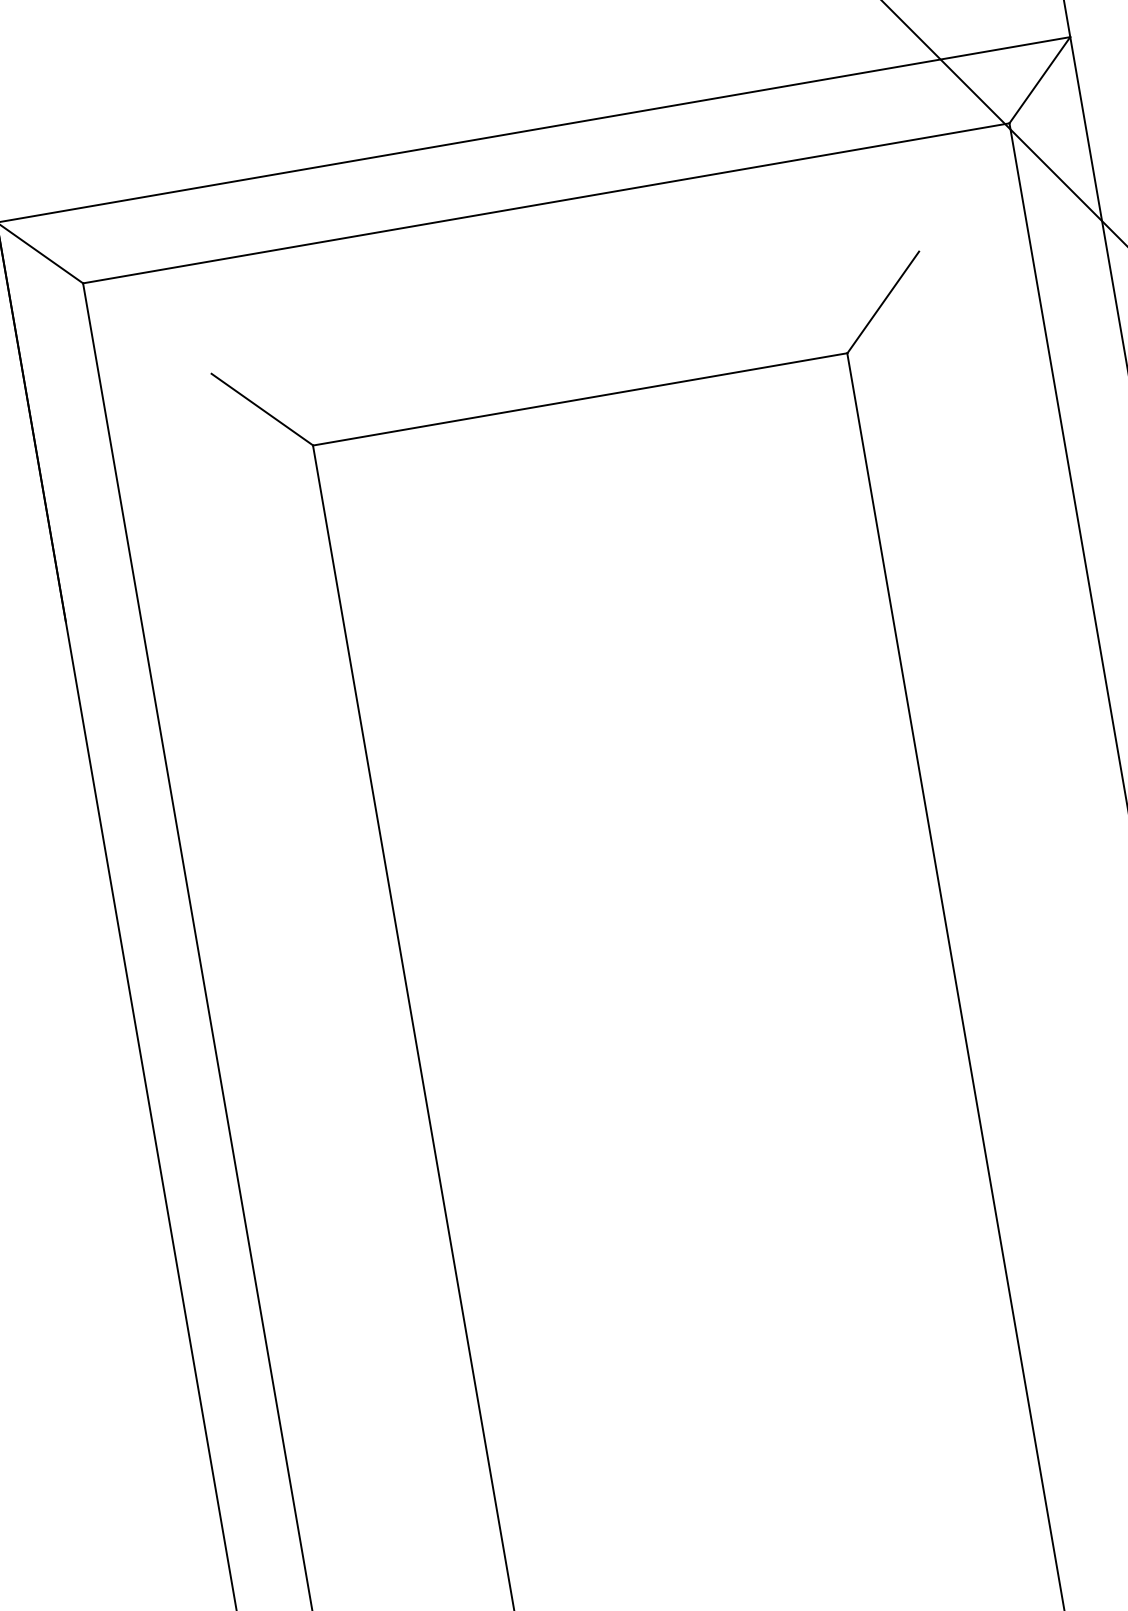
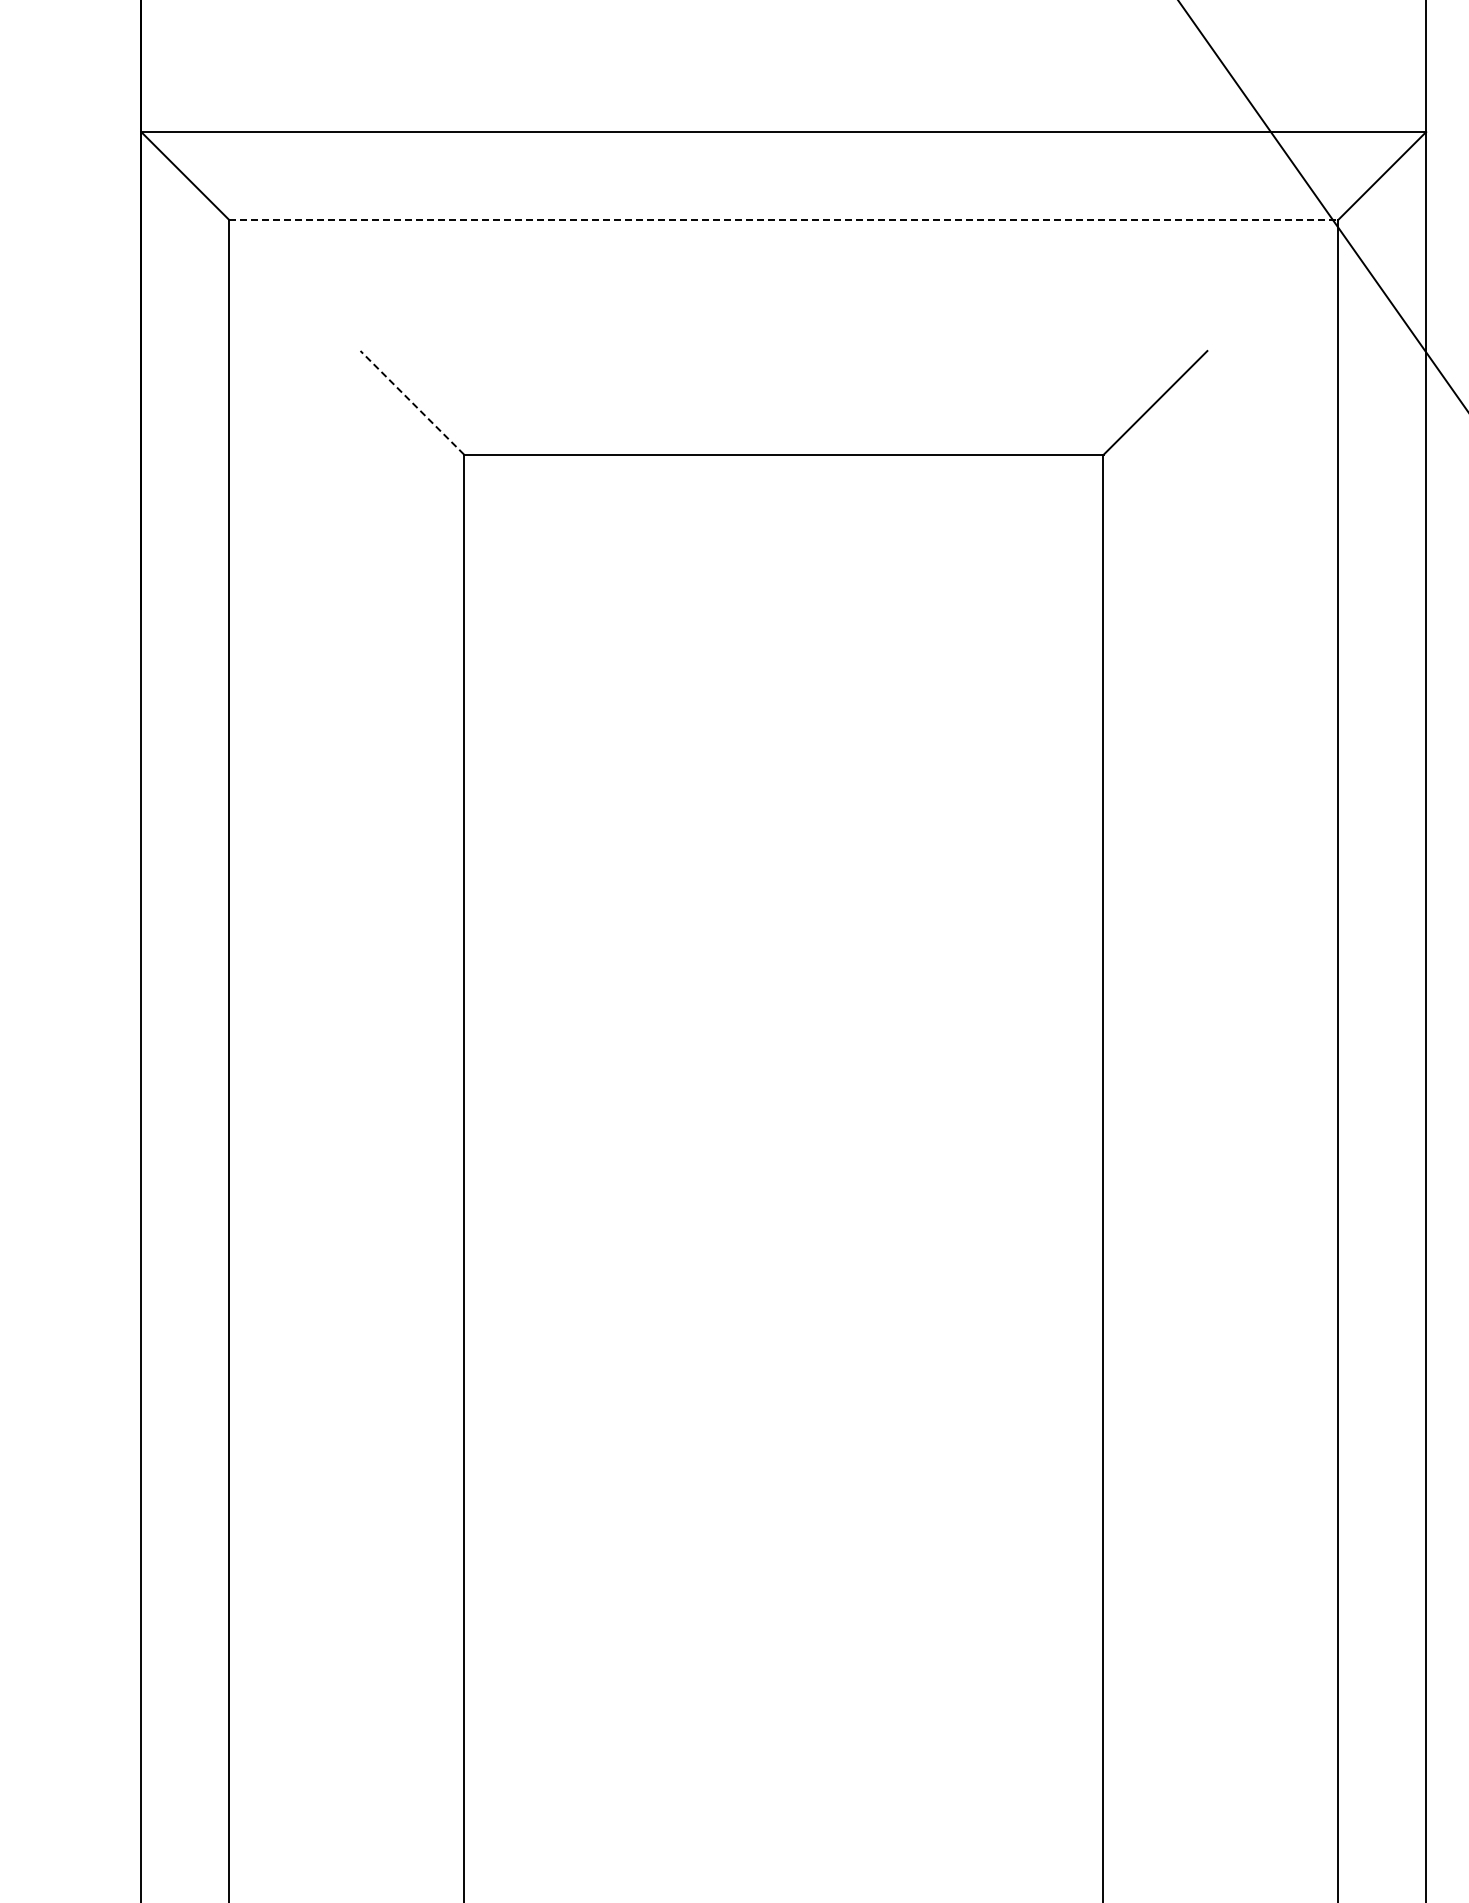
line: (546, 203) -> (784, 220), solid -> dashed
line: (262, 409) -> (412, 402), solid -> dashed

